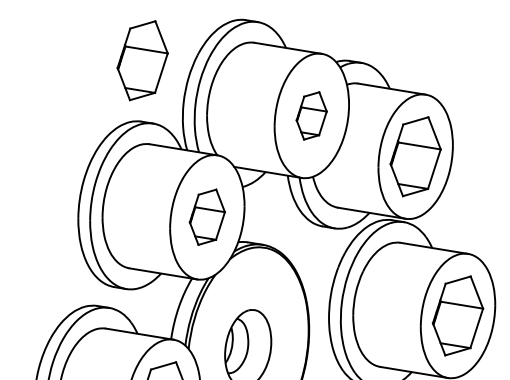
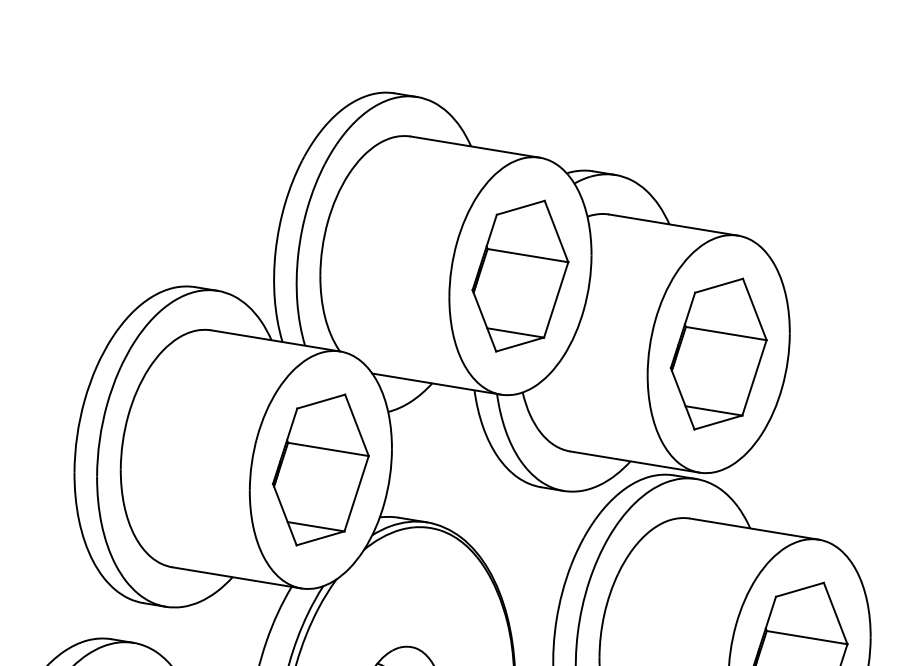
part: (142, 60) -> (197, 170), removed
part: (311, 115) -> (519, 275), size x1.67
part: (207, 216) -> (321, 468), size x1.43

